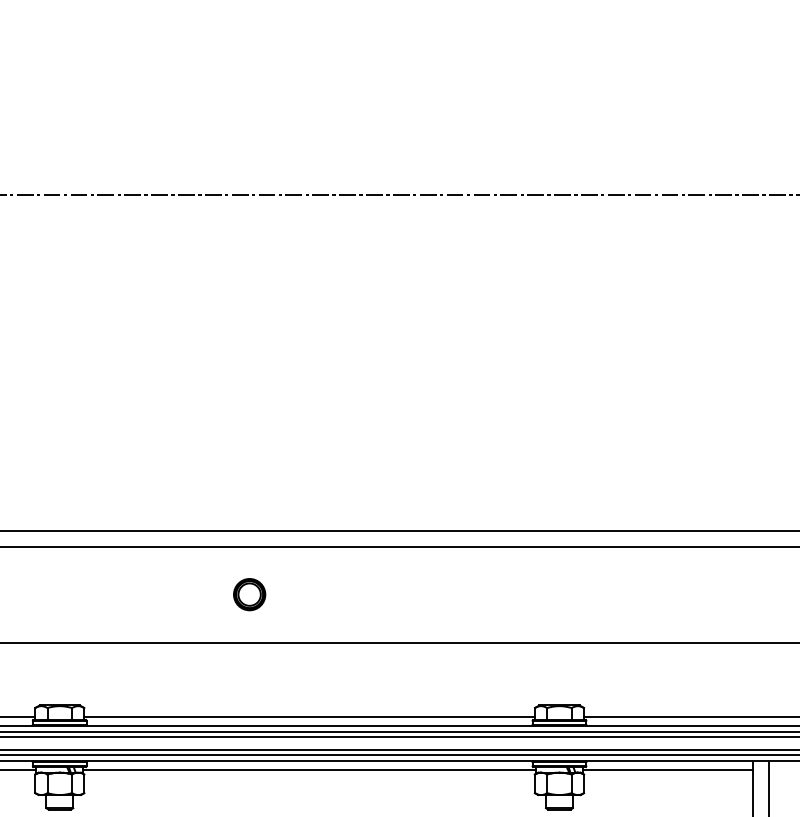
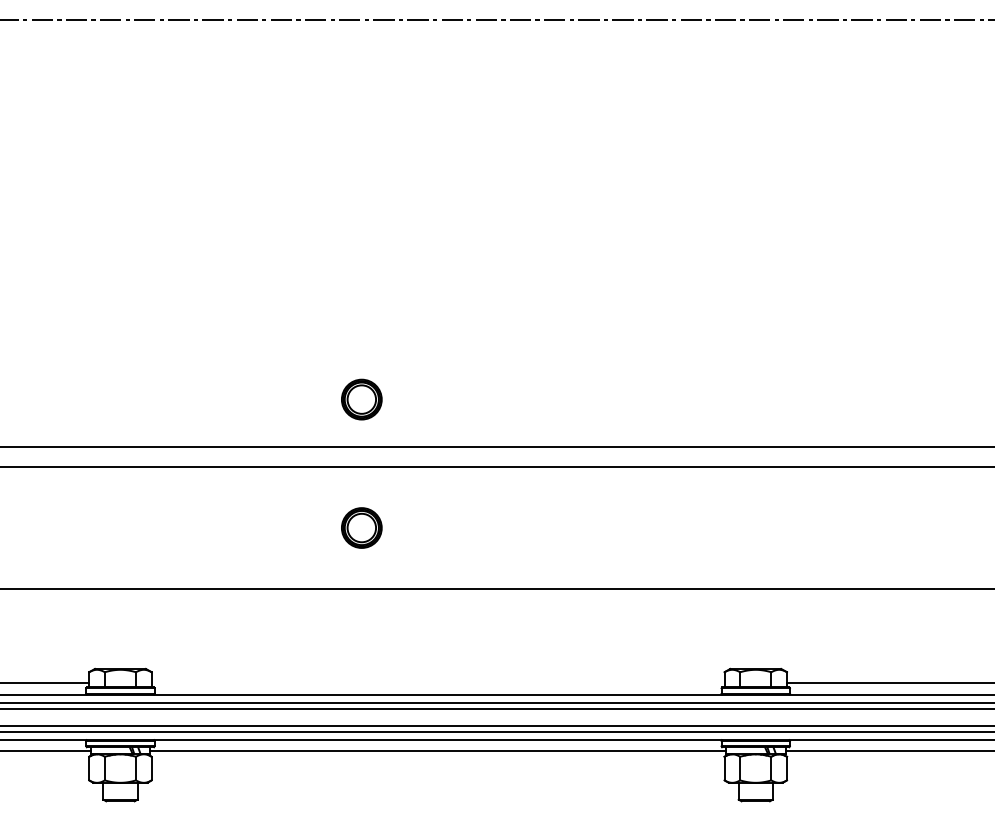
part: (249, 493) -> (361, 399), added
line: (309, 716) -> (437, 682), removed

